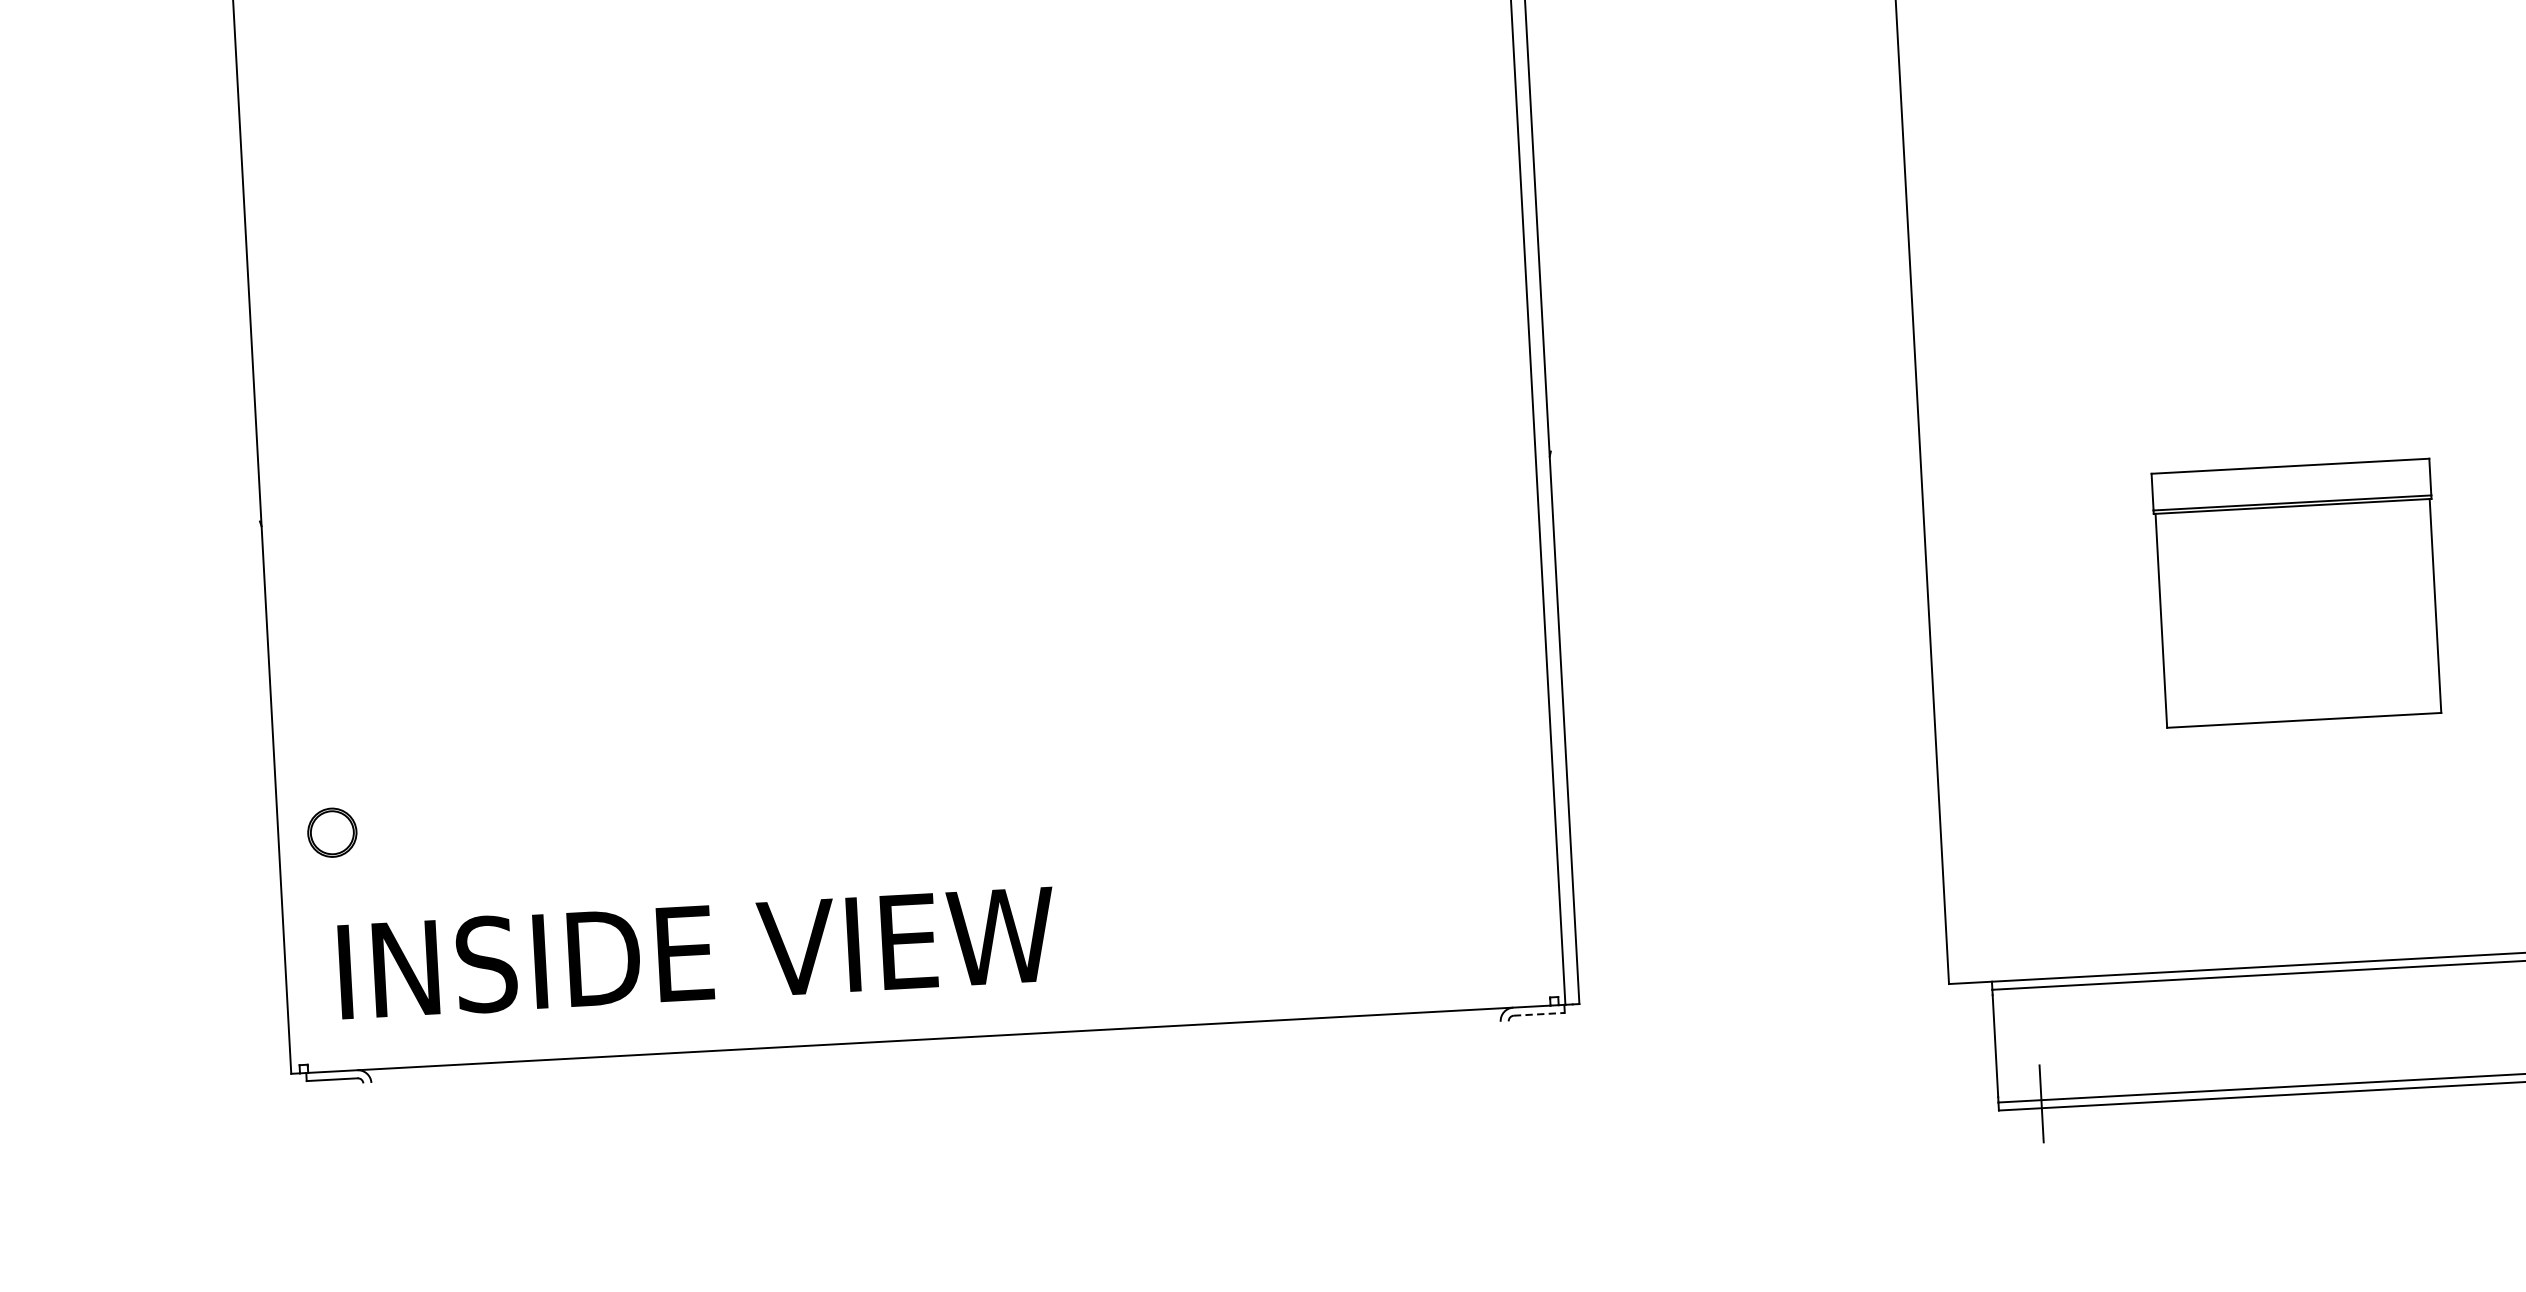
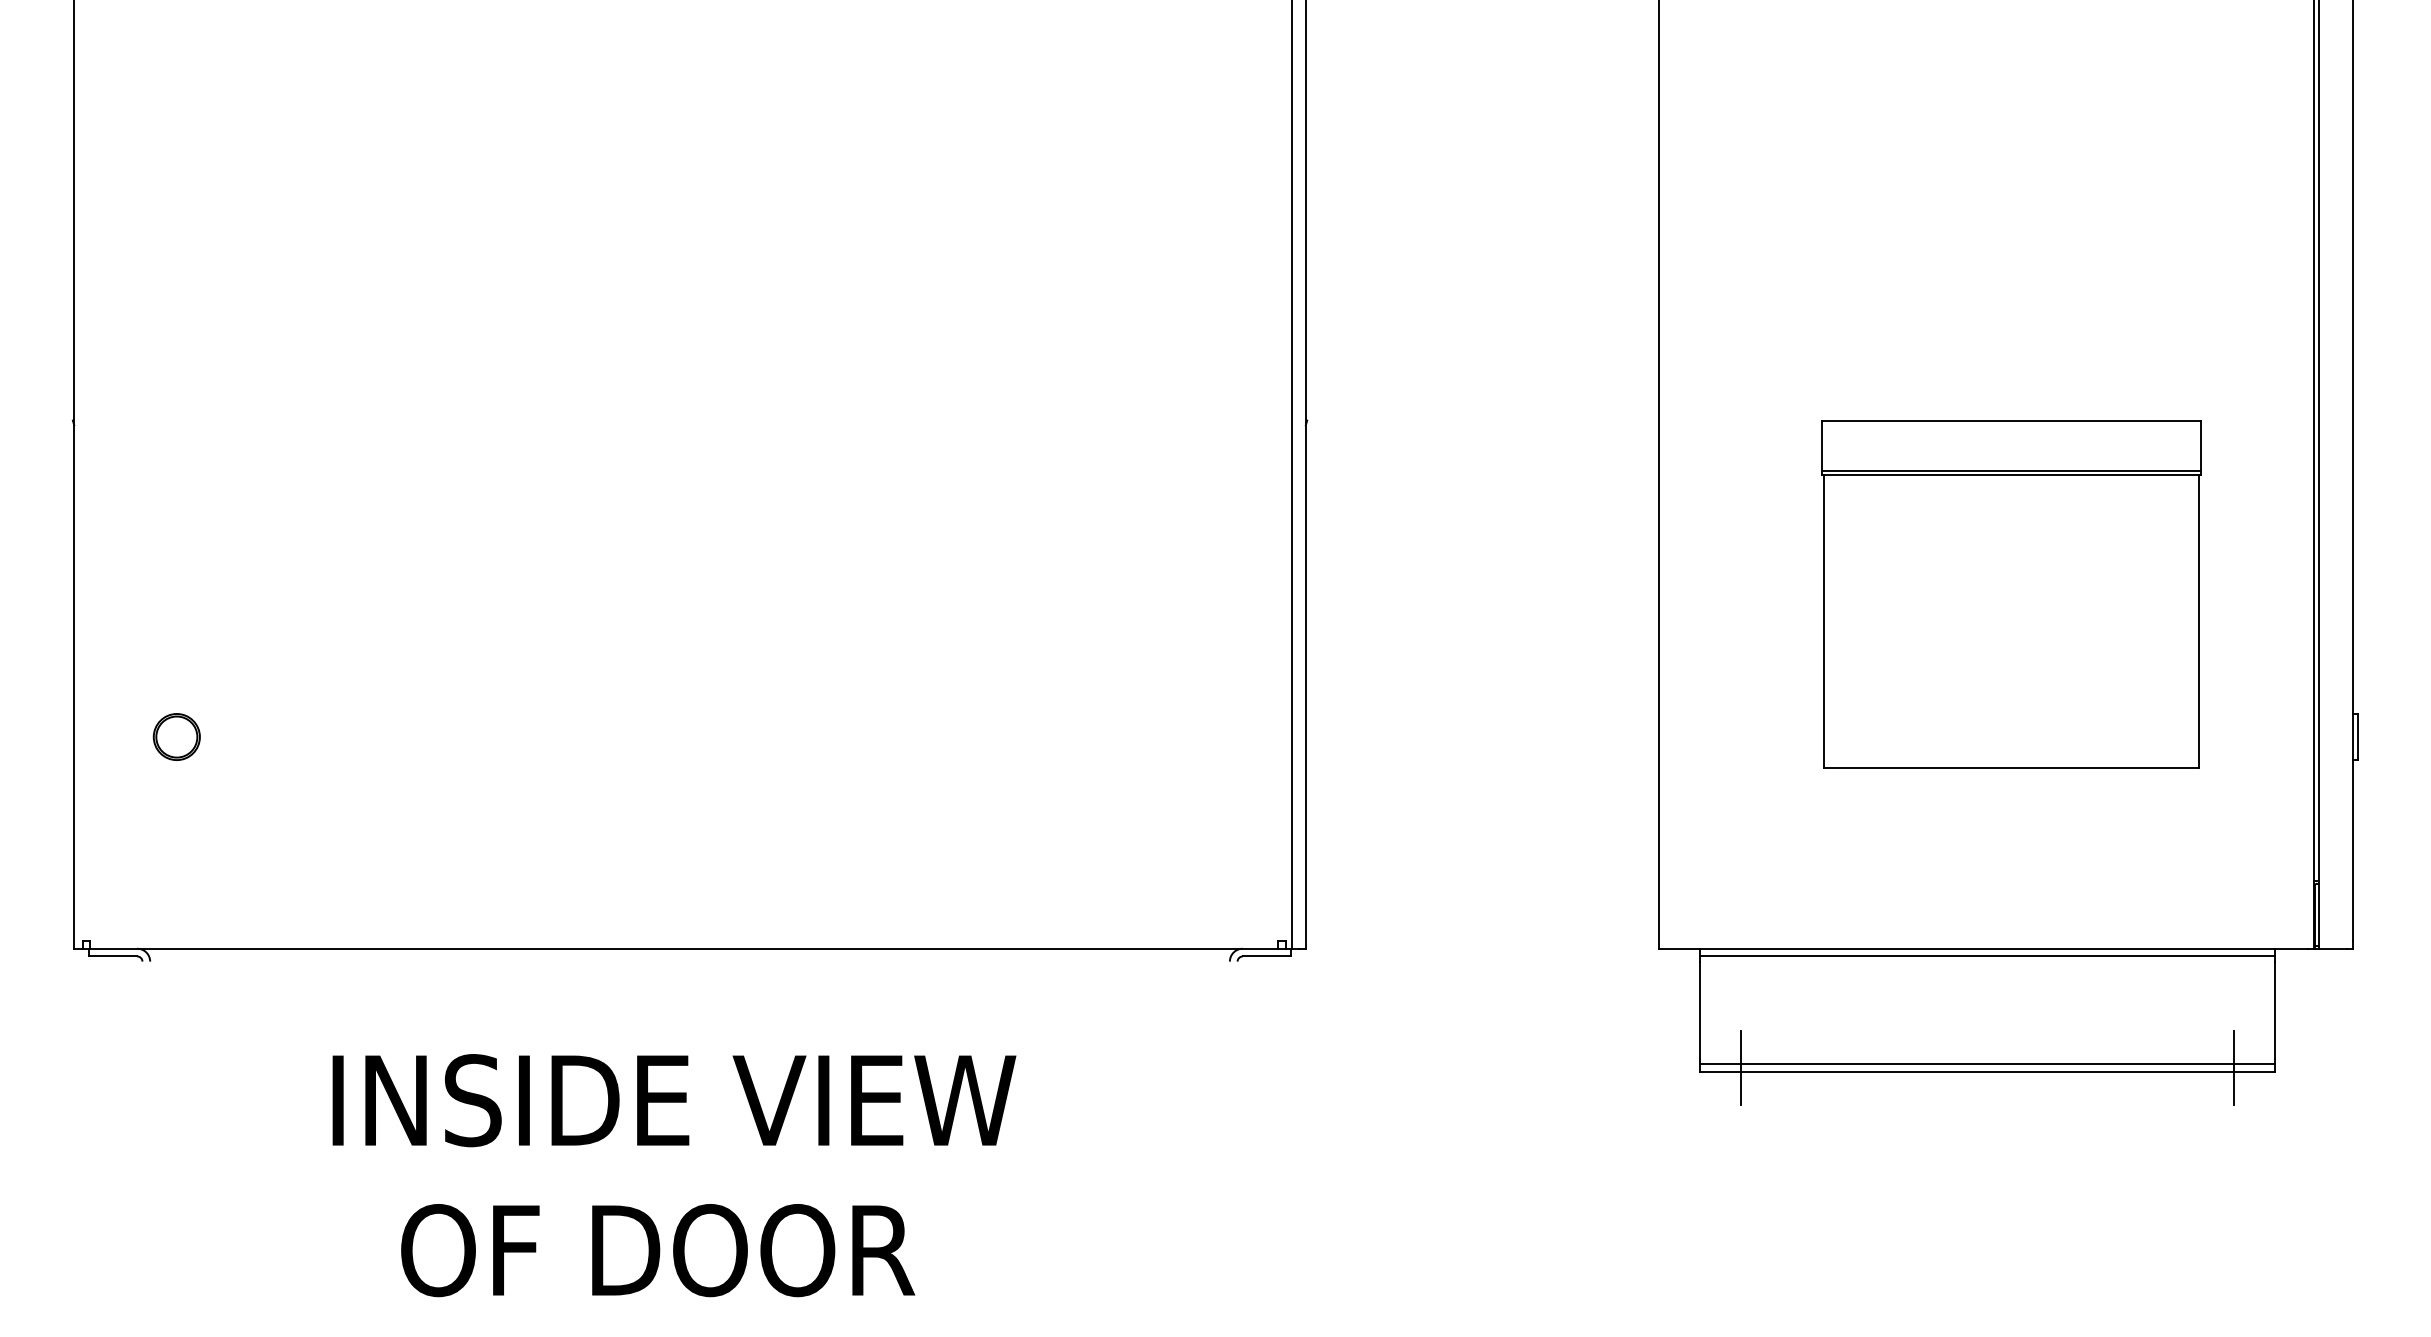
part: (2297, 593) -> (2011, 594), size x1.43
part: (331, 832) -> (176, 736), moved
text: (697, 952) -> (674, 1100), moved
line: (1539, 1014) -> (1267, 956), dashed -> solid

